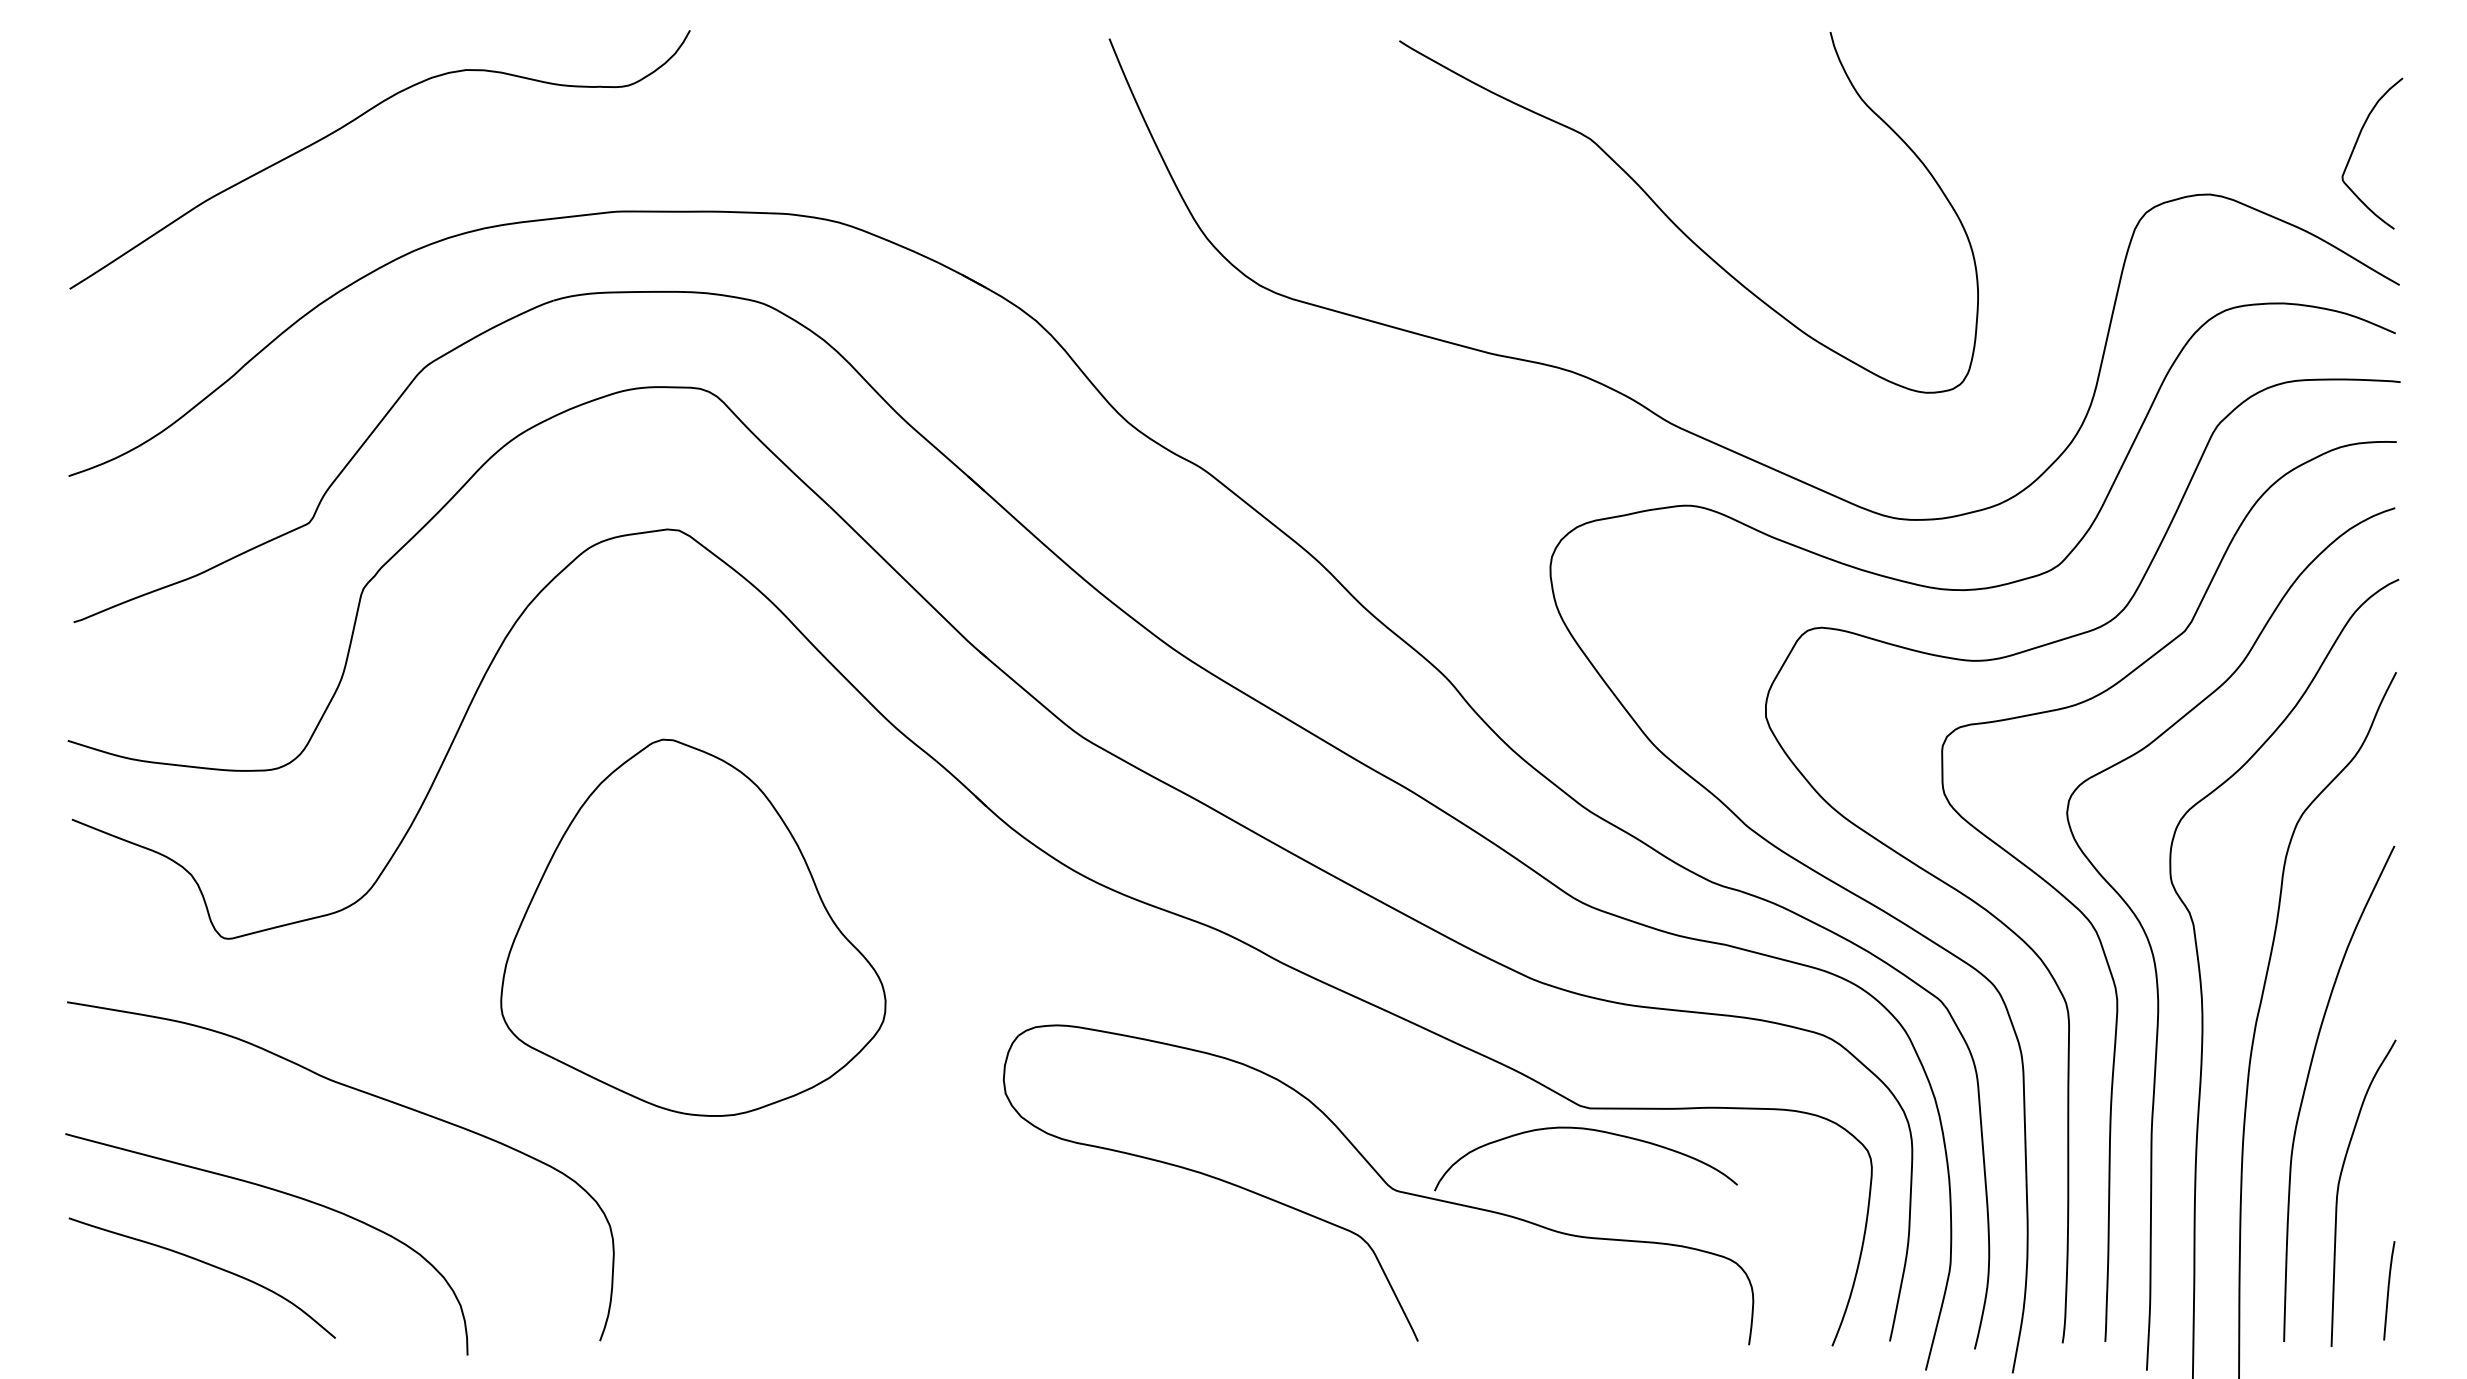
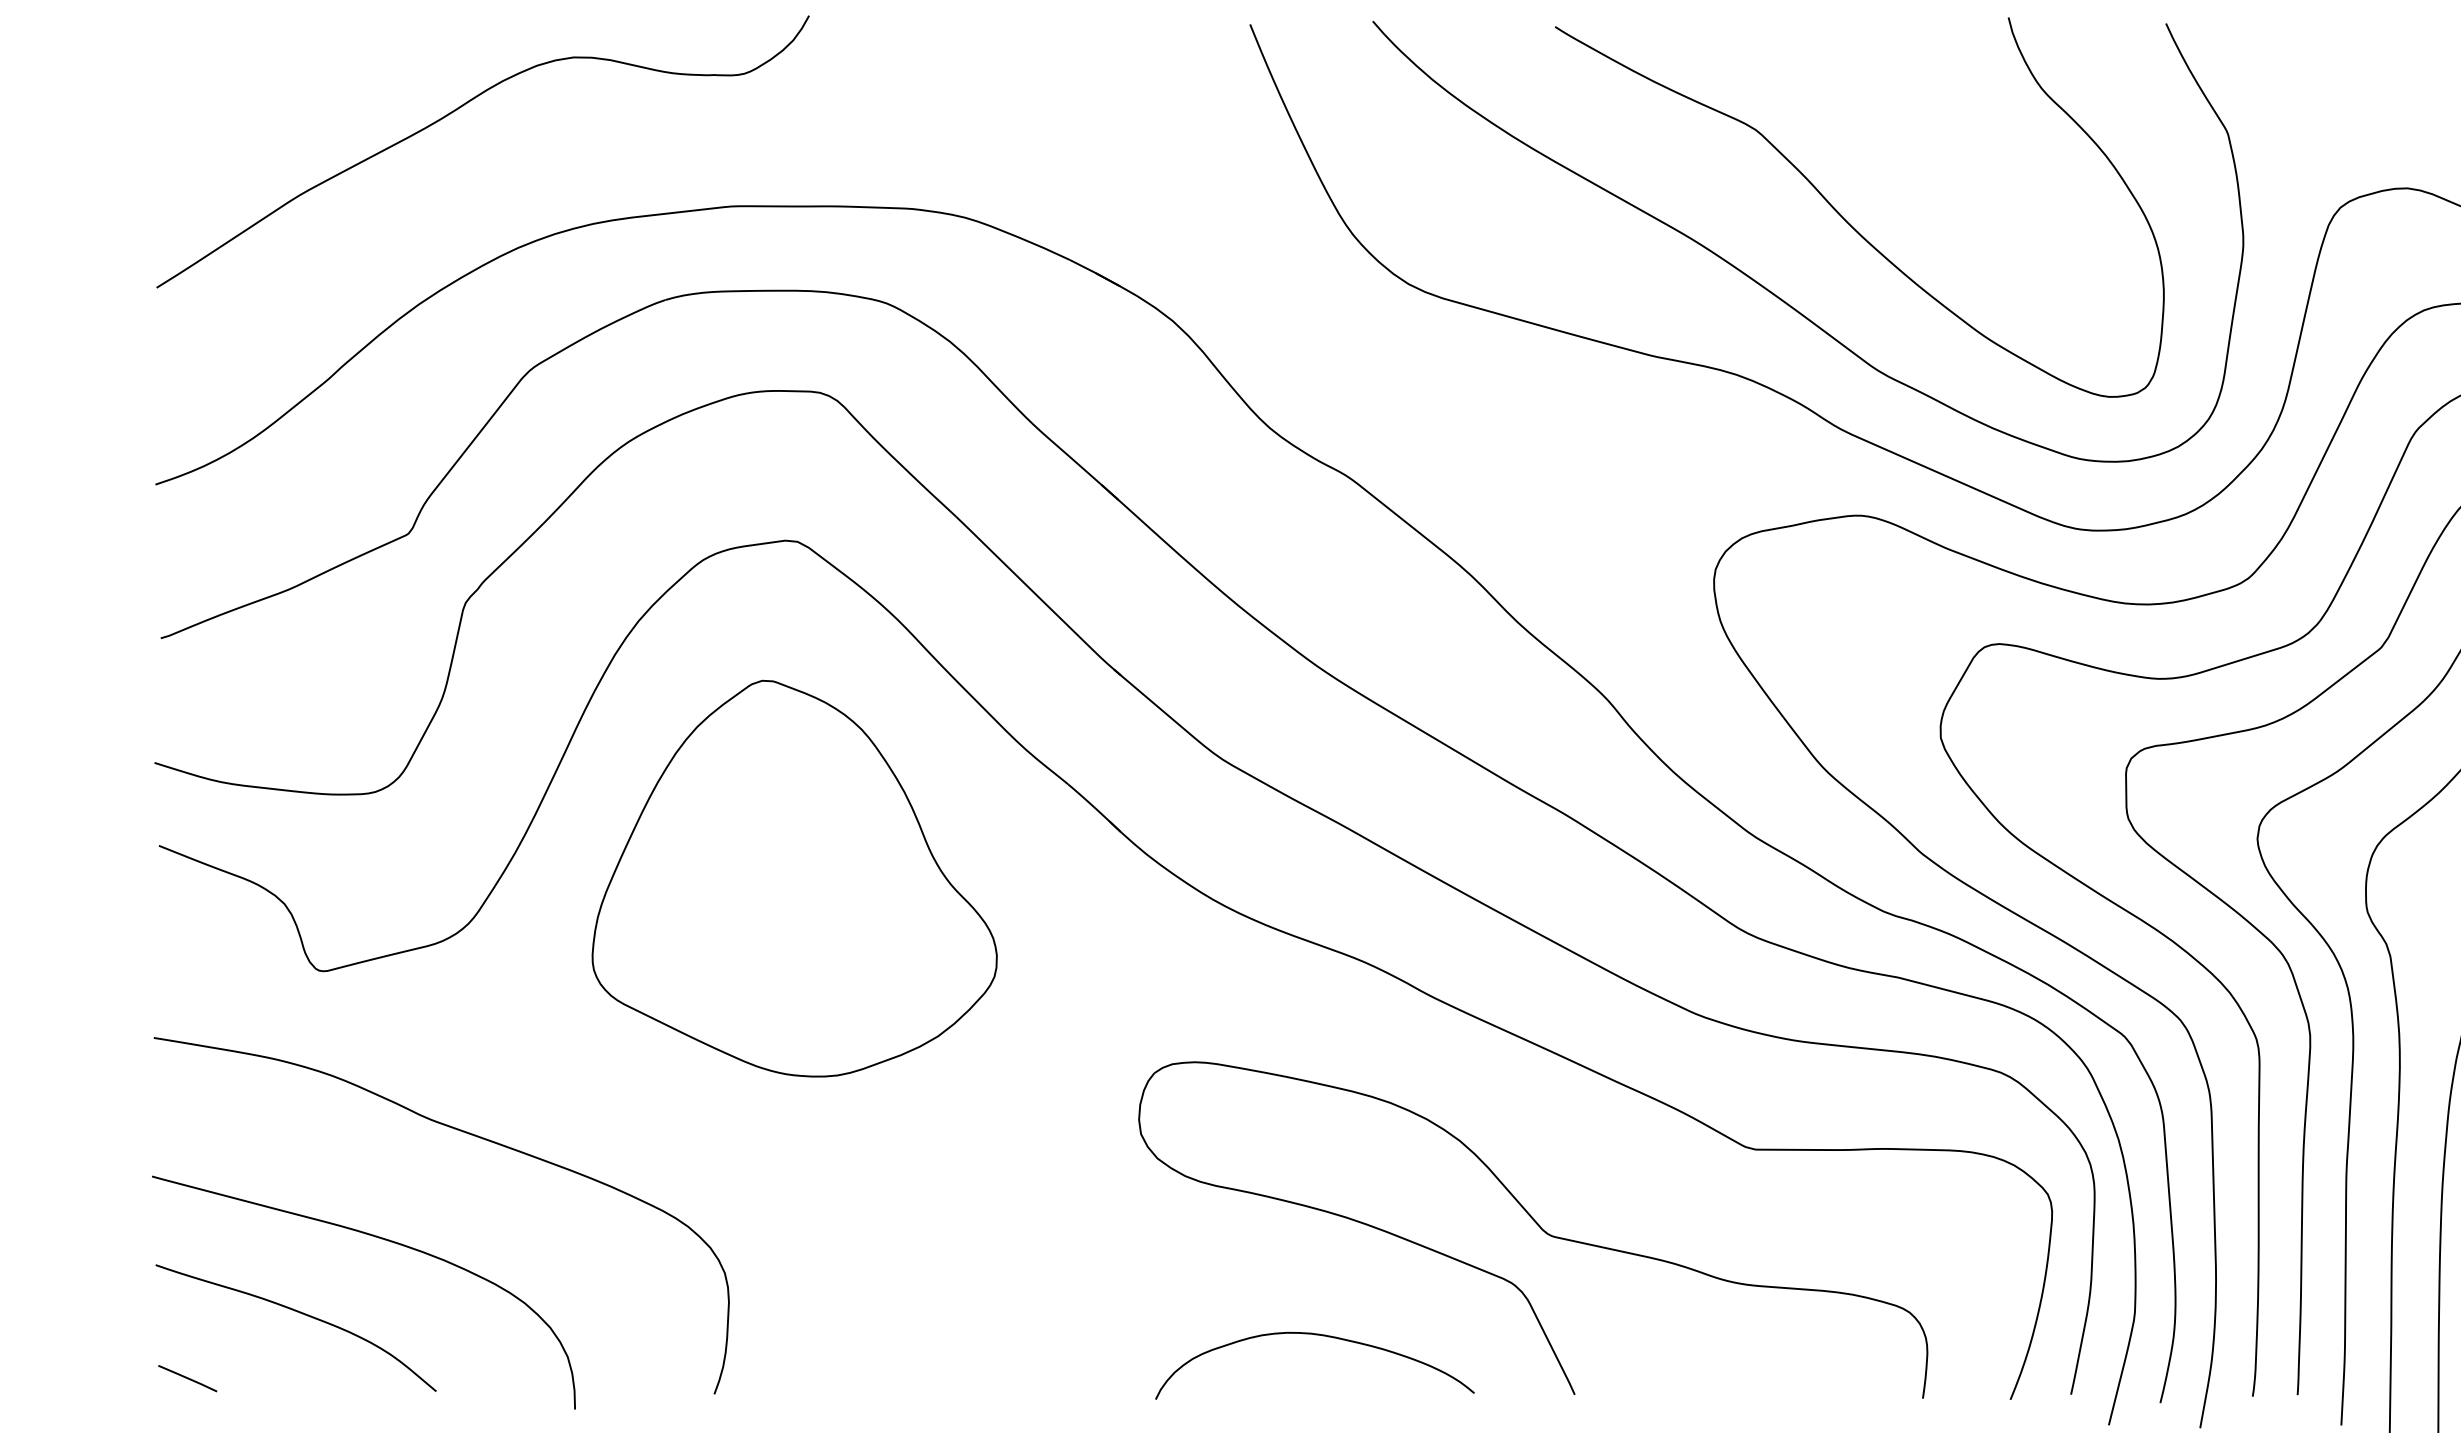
curve: (1605, 292) -> (1771, 291), added
part: (693, 927) -> (794, 878), moved
curve: (1588, 1130) -> (1317, 1335), moved
line: (99, 1326) -> (187, 1378), added

